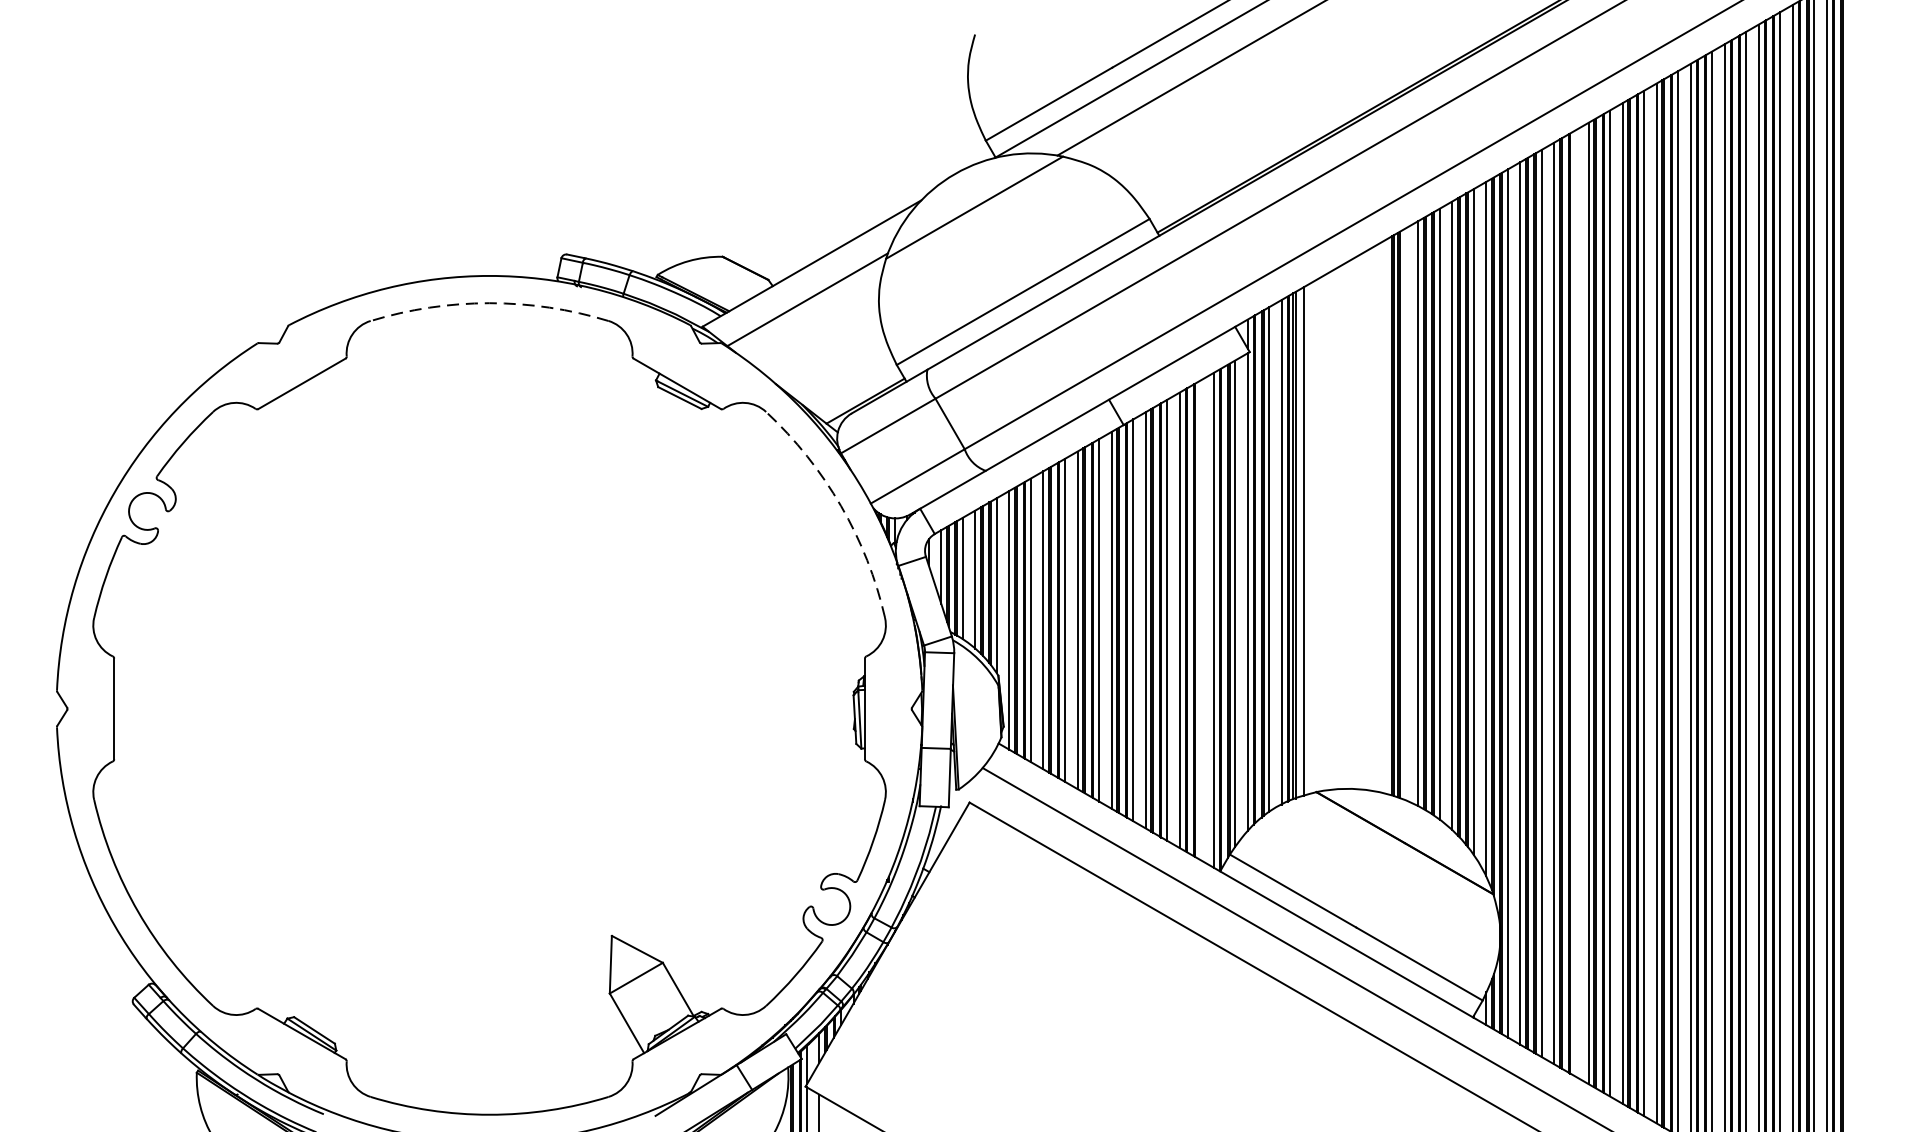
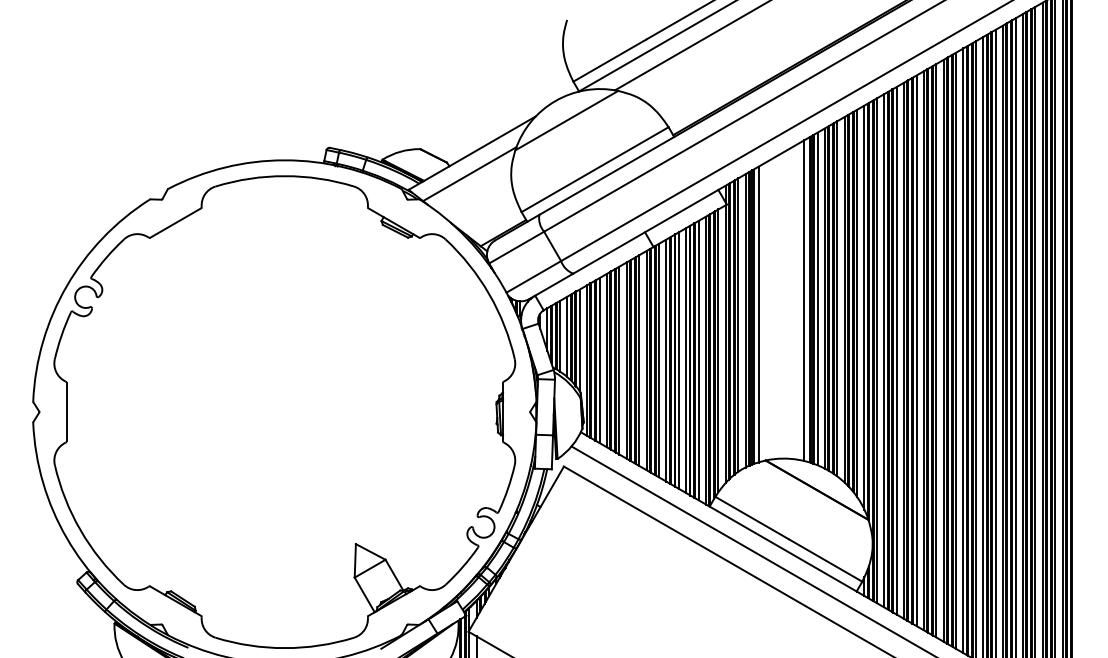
arc: (489, 303) -> (284, 176), dashed -> solid
arc: (841, 506) -> (489, 294), dashed -> solid
line: (1405, 513) -> (817, 298), added
line: (1383, 516) -> (804, 300), added
line: (1575, 602) -> (916, 350), added
line: (1200, 620) -> (698, 360), added

